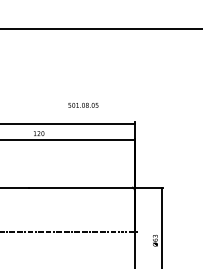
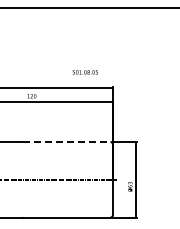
text: (82, 105) -> (84, 72), moved
line: (79, 187) -> (66, 141), solid -> dashed

